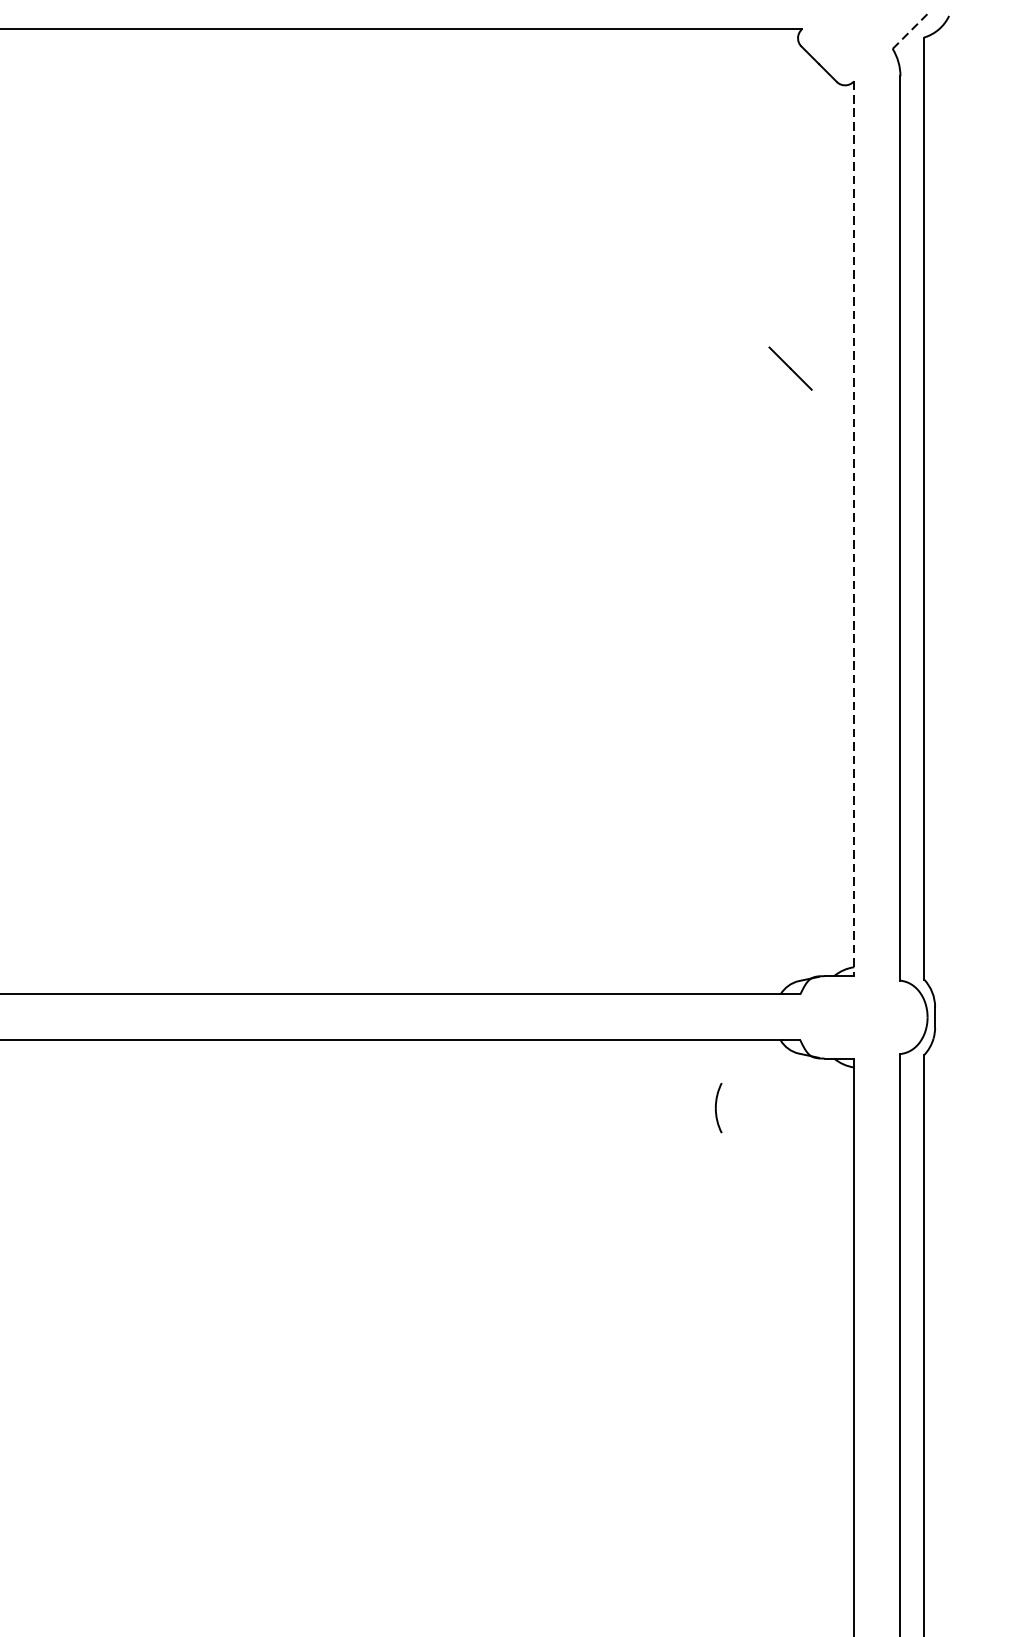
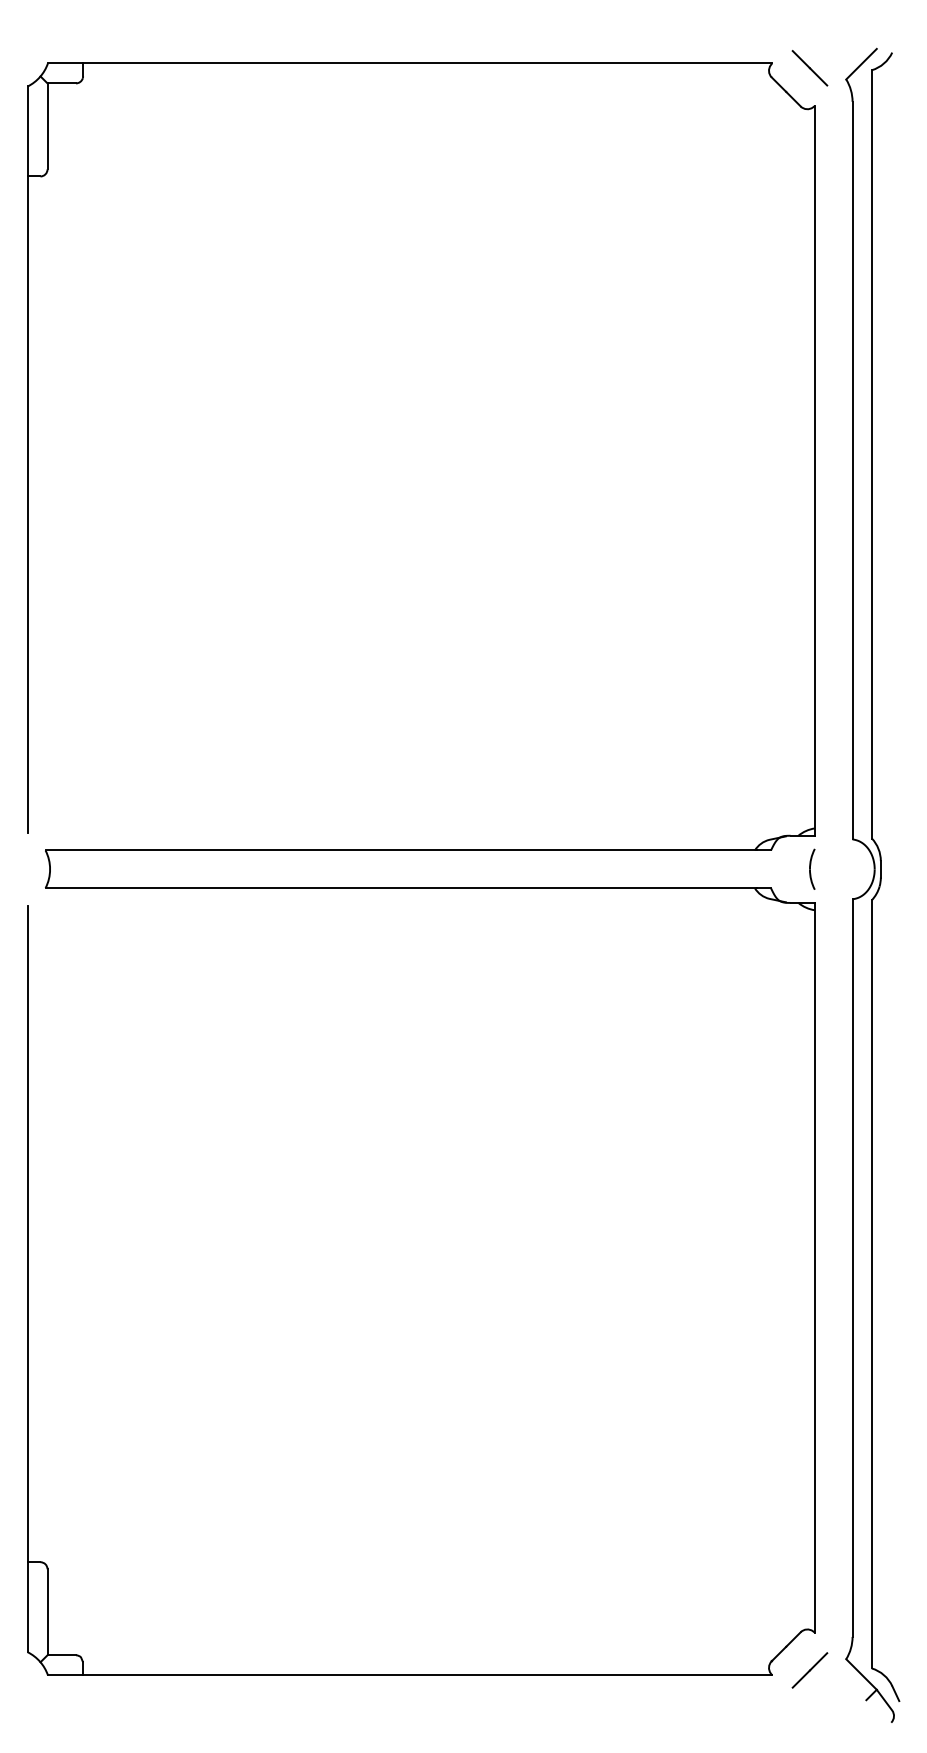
line: (911, 30) -> (861, 64), dashed -> solid
line: (790, 368) -> (809, 68), moved
line: (853, 528) -> (814, 470), dashed -> solid
part: (718, 1107) -> (812, 868), moved

